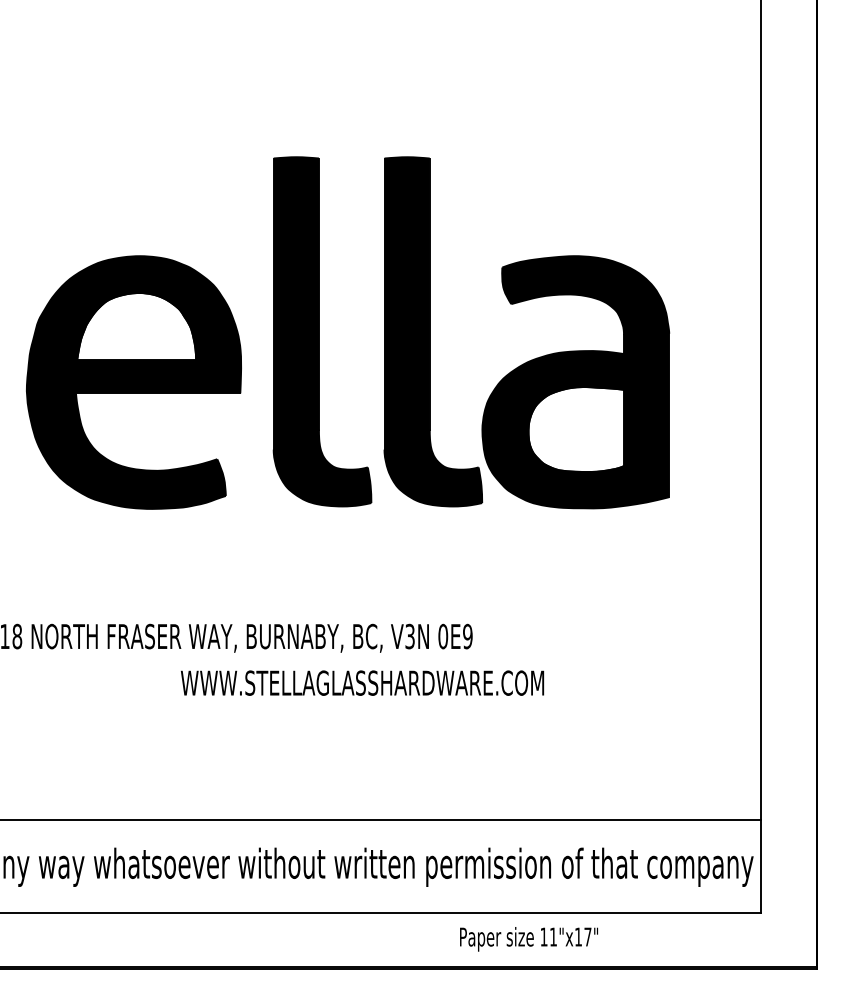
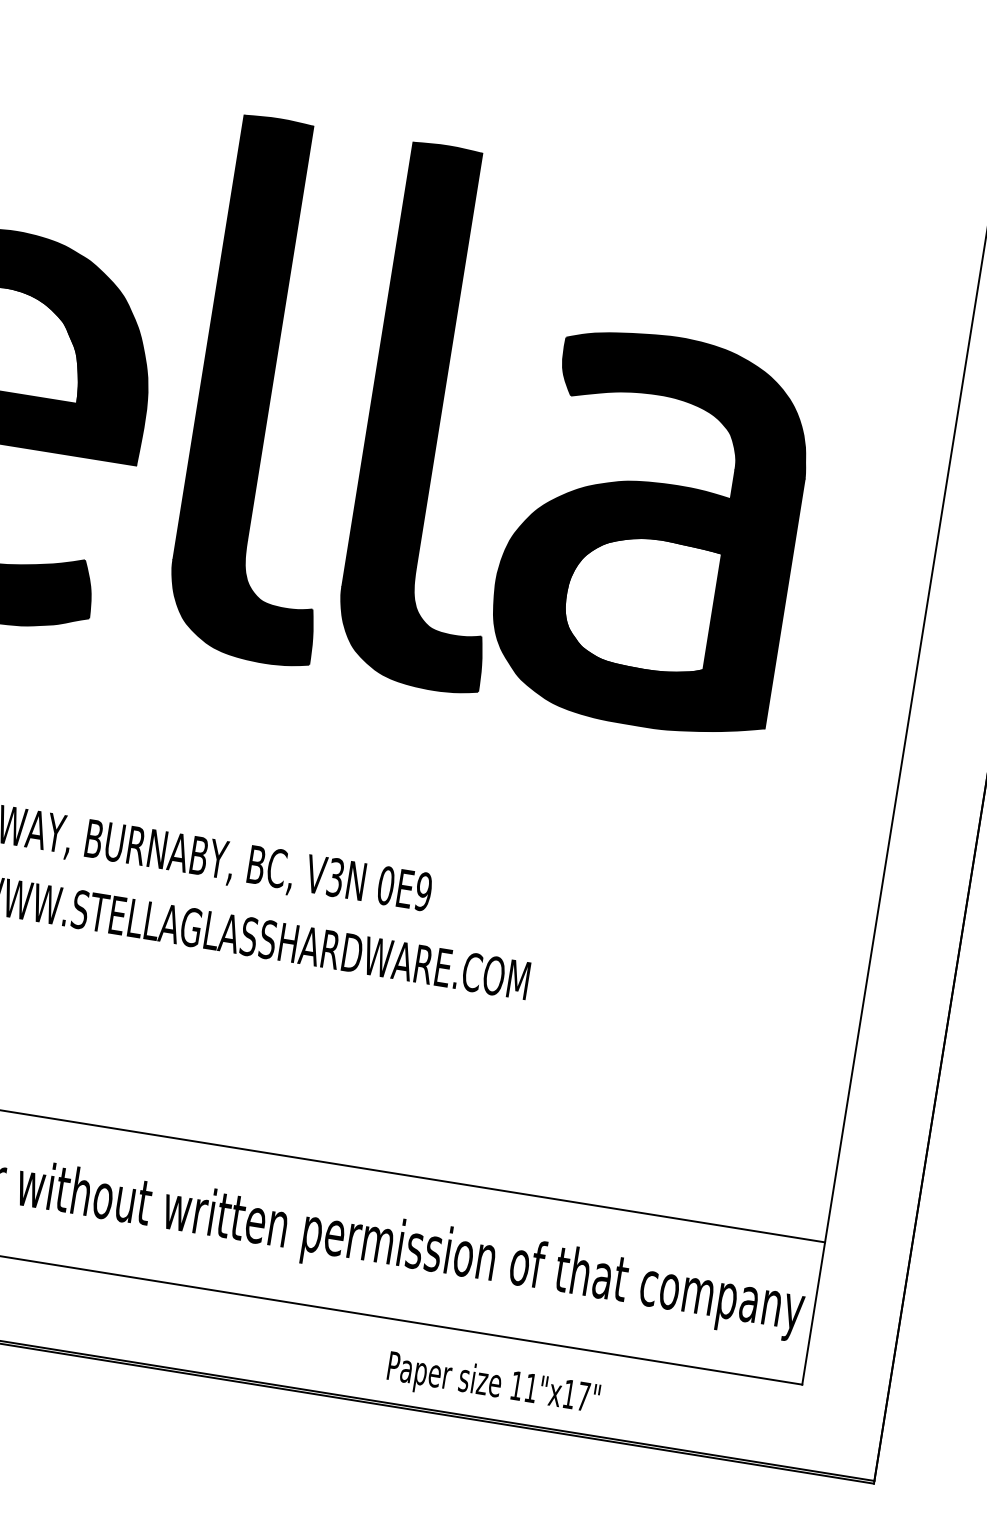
text: (528, 939) -> (492, 1385), moved

